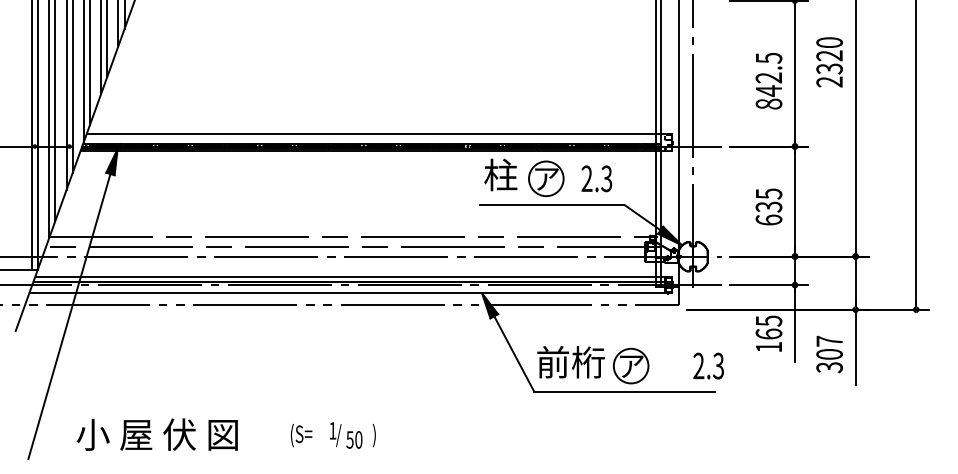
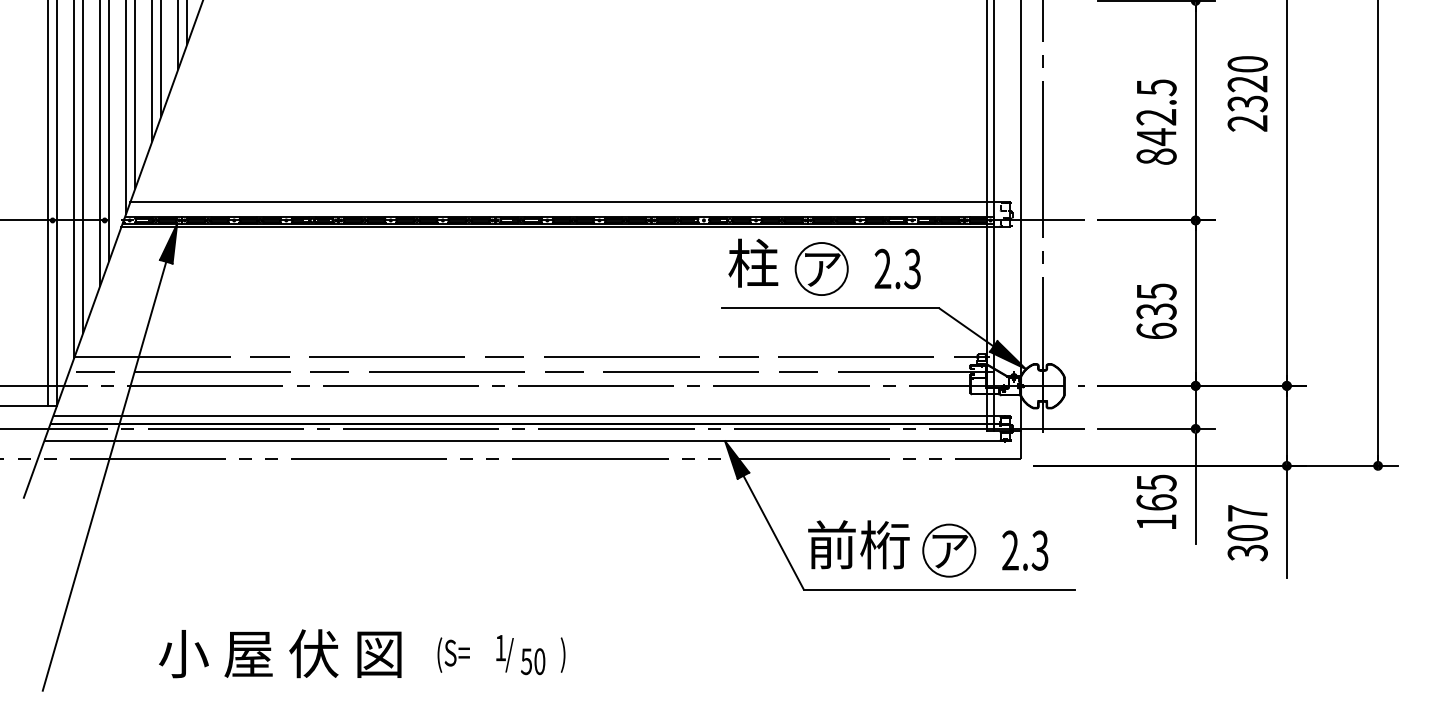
text: (708, 365) -> (1025, 549), moved
text: (156, 434) -> (279, 653), moved

